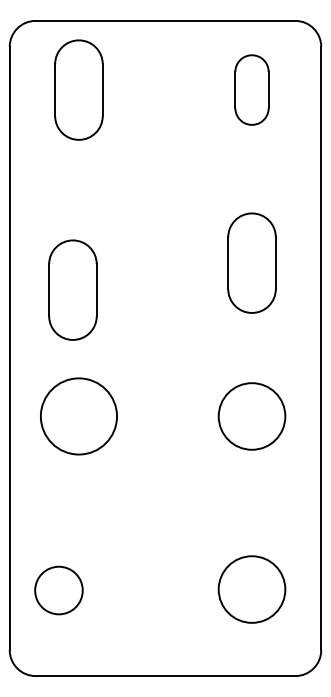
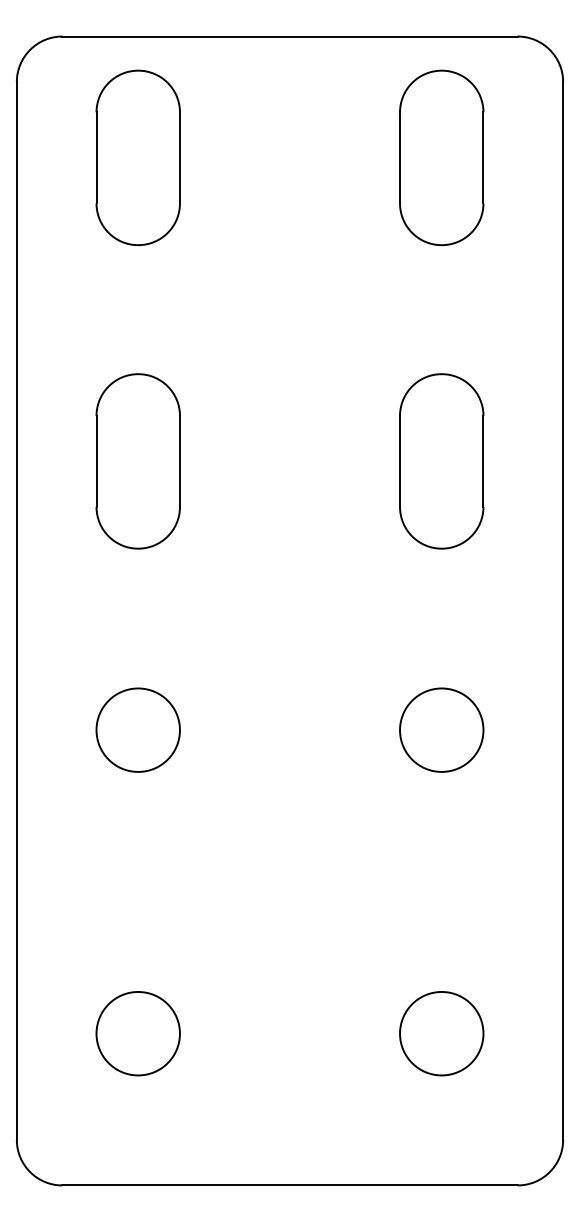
part: (251, 89) -> (440, 156), size x1.43
part: (72, 289) -> (137, 460), moved
circle: (78, 416) -> (137, 730), size x0.62
circle: (251, 416) -> (440, 730), size x0.71
circle: (251, 589) -> (440, 1033), size x0.71
circle: (58, 590) -> (137, 1033), moved

